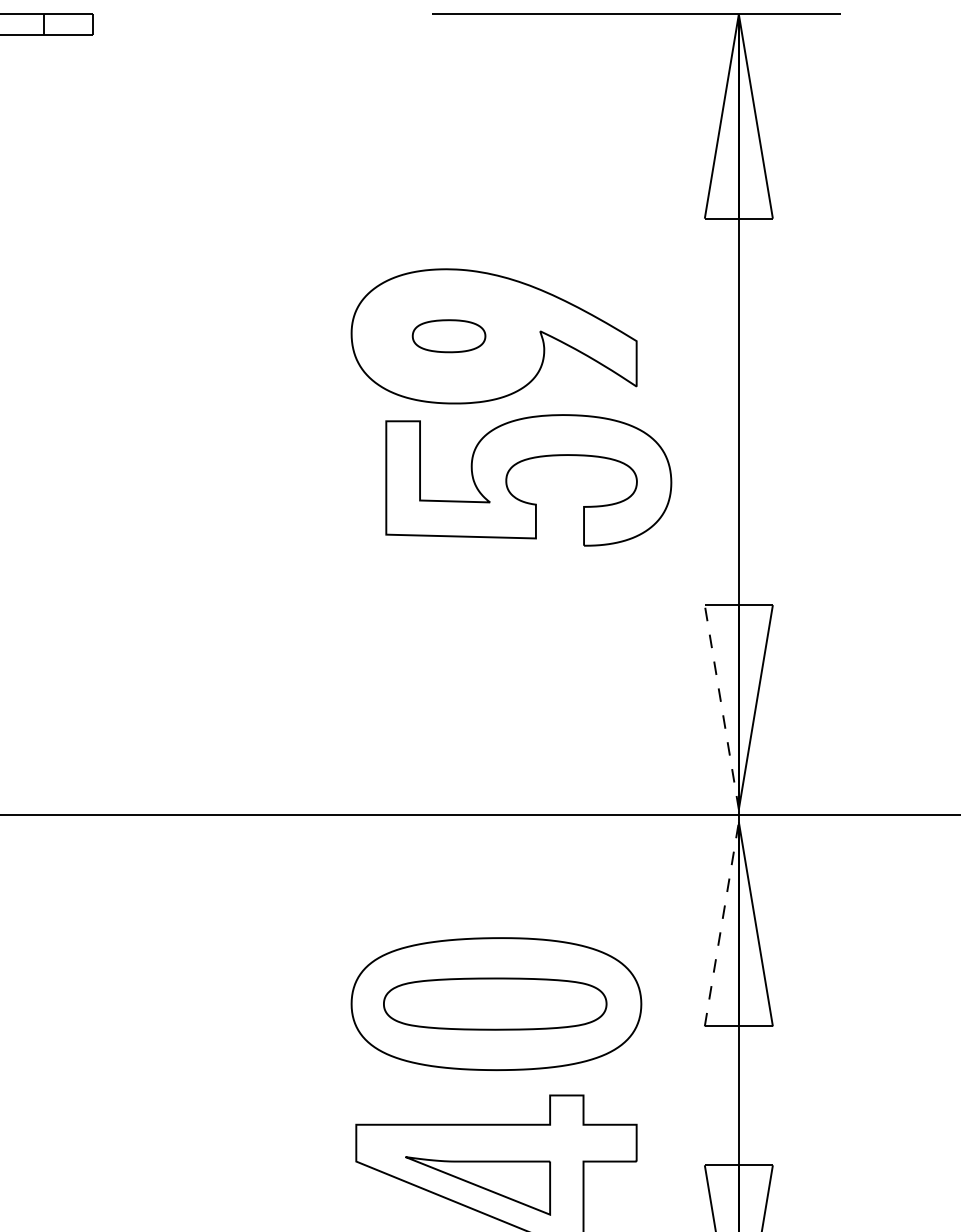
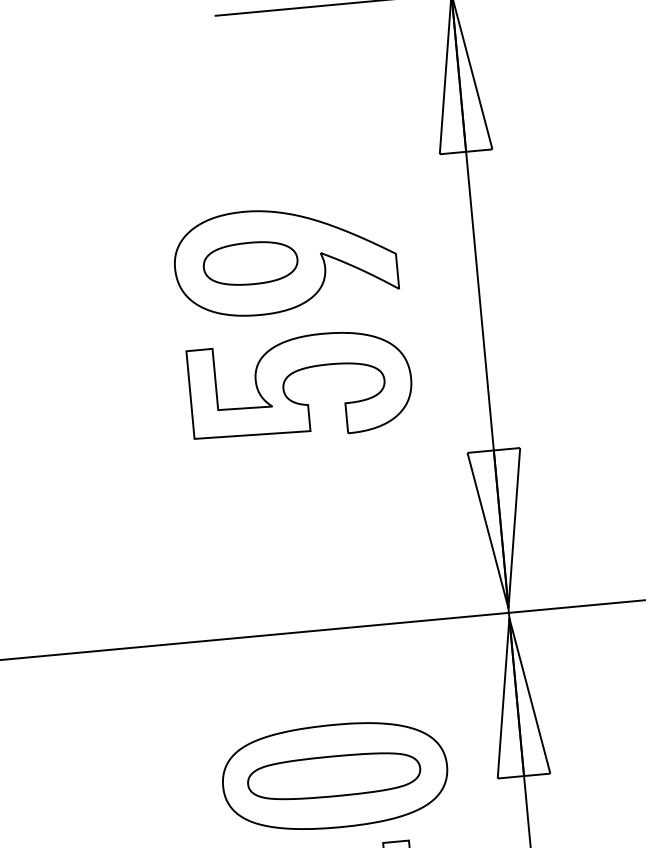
part: (448, 335) -> (250, 262), size x1.67
part: (519, 463) -> (292, 374), moved
line: (721, 707) -> (487, 530), dashed -> solid
line: (721, 924) -> (503, 698), dashed -> solid

